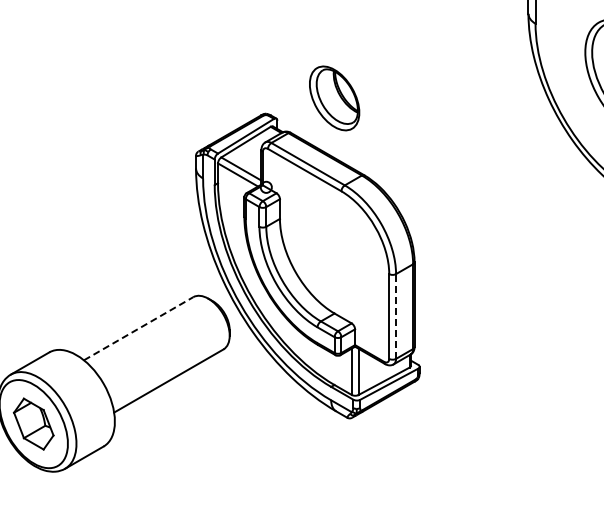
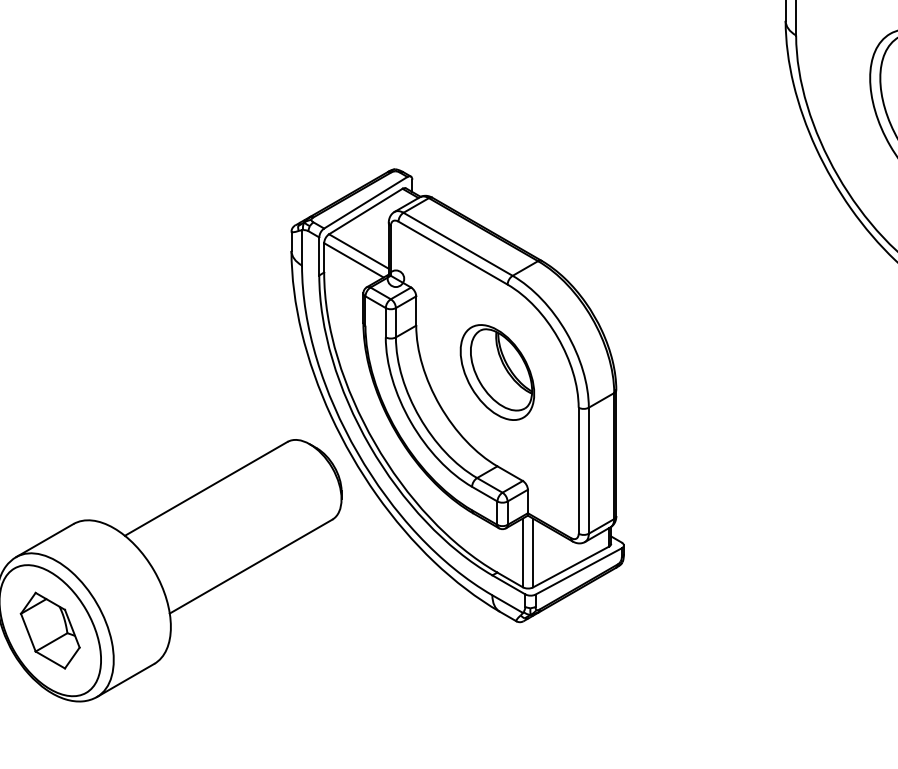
part: (334, 98) -> (497, 372), moved
line: (396, 316) -> (589, 470), dashed -> solid
line: (139, 328) -> (207, 488), dashed -> solid

